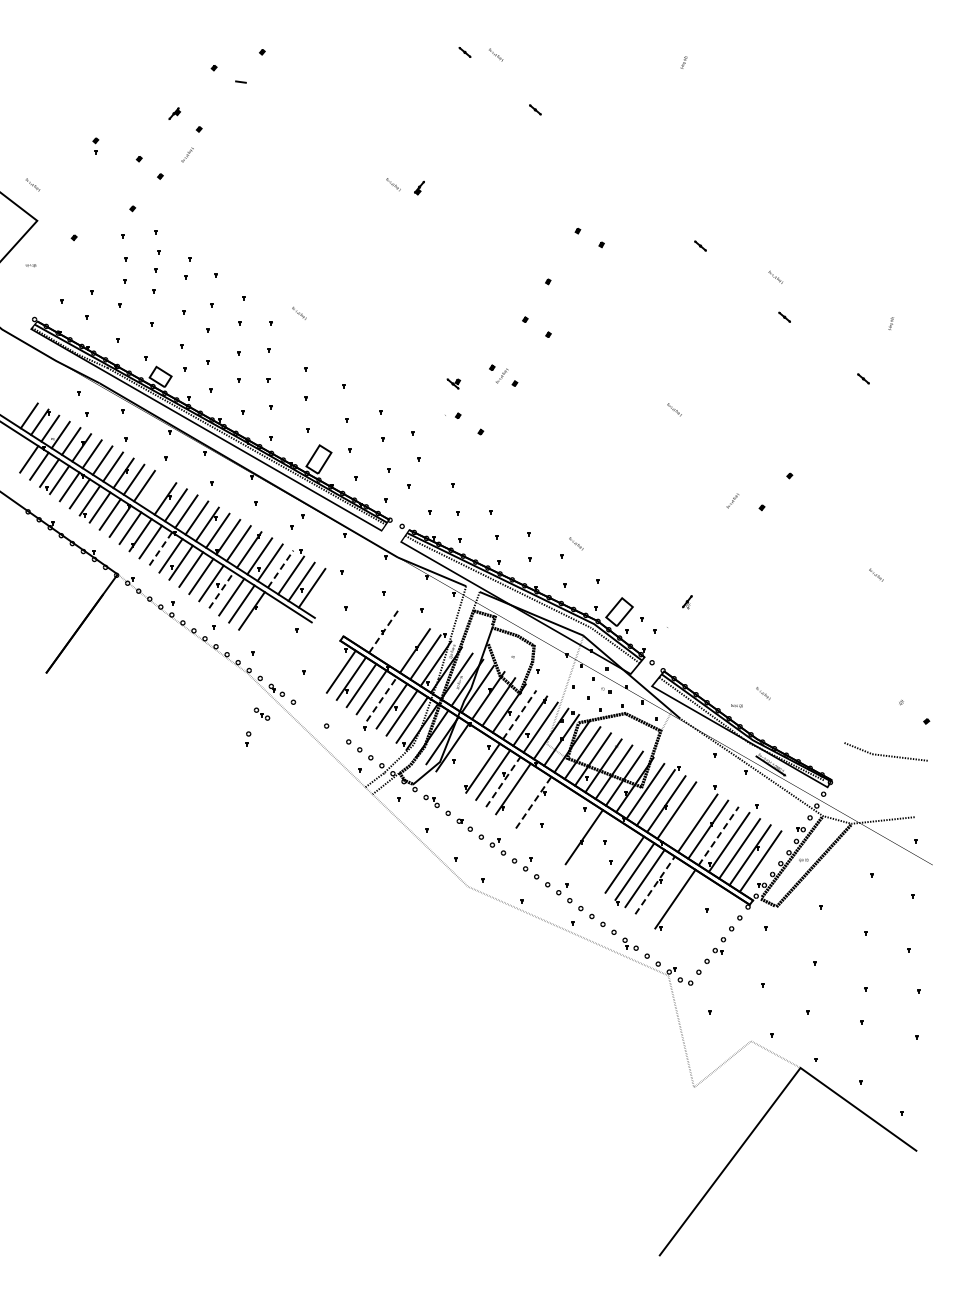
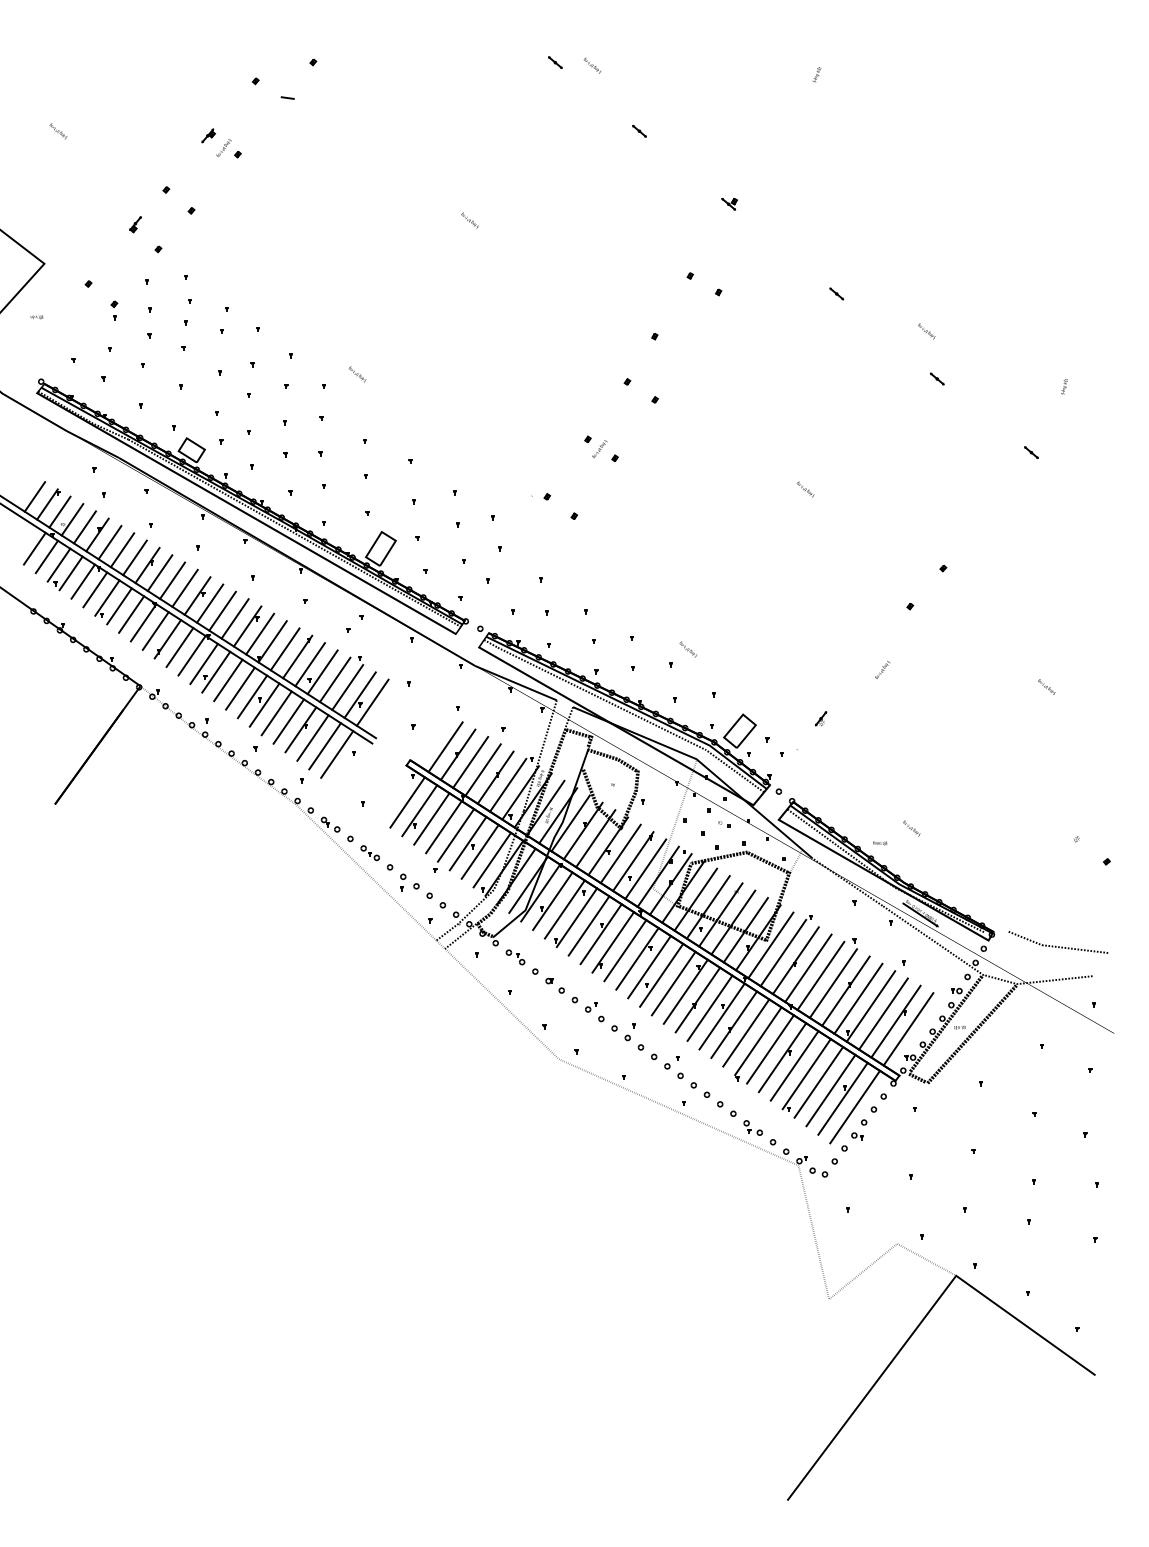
part: (95, 145) -> (113, 309), moved
text: (187, 154) -> (223, 147), moved
text: (32, 184) -> (57, 130), moved
part: (419, 187) -> (135, 223), moved
part: (453, 383) -> (729, 203), moved
line: (154, 492) -> (184, 588), added
text: (732, 500) -> (882, 669), moved
line: (161, 548) -> (192, 655), dashed -> solid
line: (280, 568) -> (334, 679), dashed -> solid
line: (221, 590) -> (264, 705), dashed -> solid
line: (262, 617) -> (313, 737), added
line: (271, 624) -> (324, 746), added
line: (372, 625) -> (444, 747), added
line: (281, 631) -> (336, 754), added
line: (383, 631) -> (458, 754), dashed -> solid
line: (393, 637) -> (469, 761), added
line: (404, 644) -> (483, 769), added
line: (381, 699) -> (455, 835), dashed -> solid
part: (261, 713) -> (369, 852), moved
line: (519, 714) -> (620, 853), dashed -> solid
part: (248, 738) -> (403, 882), moved
part: (885, 751) -> (1057, 941), moved
line: (462, 754) -> (552, 901), added
line: (472, 761) -> (564, 909), added
line: (503, 781) -> (601, 933), dashed -> solid
line: (523, 795) -> (625, 950), added
line: (533, 802) -> (637, 958), dashed -> solid
line: (543, 809) -> (649, 967), added
line: (553, 816) -> (661, 975), added
line: (686, 816) -> (819, 975), added
line: (563, 822) -> (673, 982), added
line: (573, 830) -> (685, 992), added
line: (718, 835) -> (858, 998), dashed -> solid
line: (594, 843) -> (710, 1007), added
line: (604, 850) -> (722, 1016), added
line: (614, 857) -> (733, 1024), added
line: (655, 885) -> (782, 1057), dashed -> solid
line: (665, 892) -> (794, 1066), added
line: (685, 905) -> (818, 1081), added
line: (695, 912) -> (830, 1090), added
line: (705, 919) -> (842, 1098), added
line: (715, 926) -> (854, 1106), added

